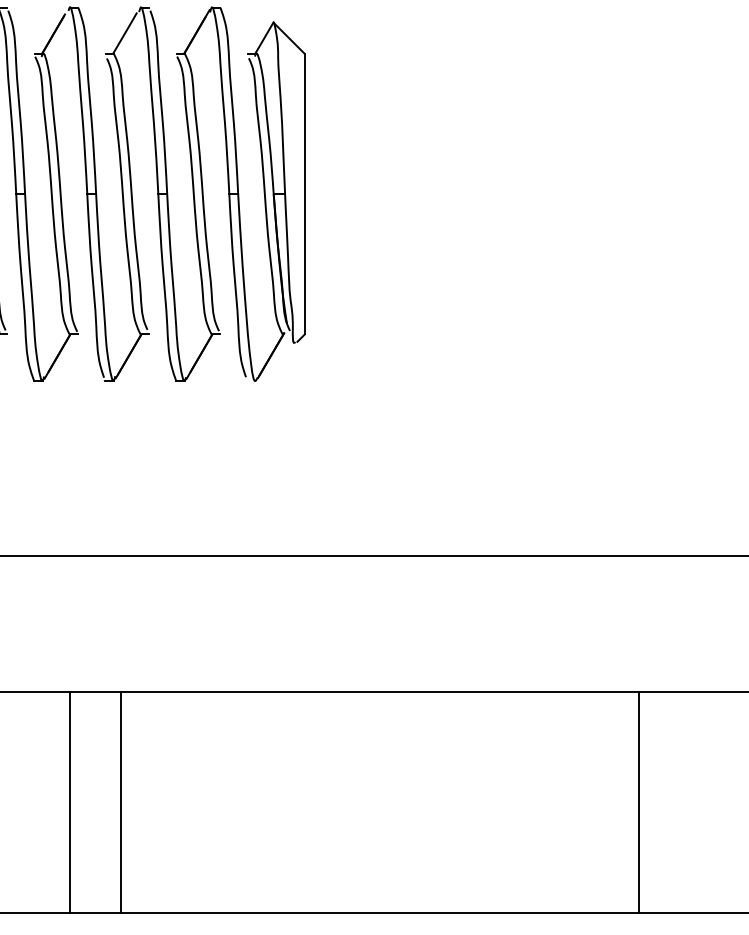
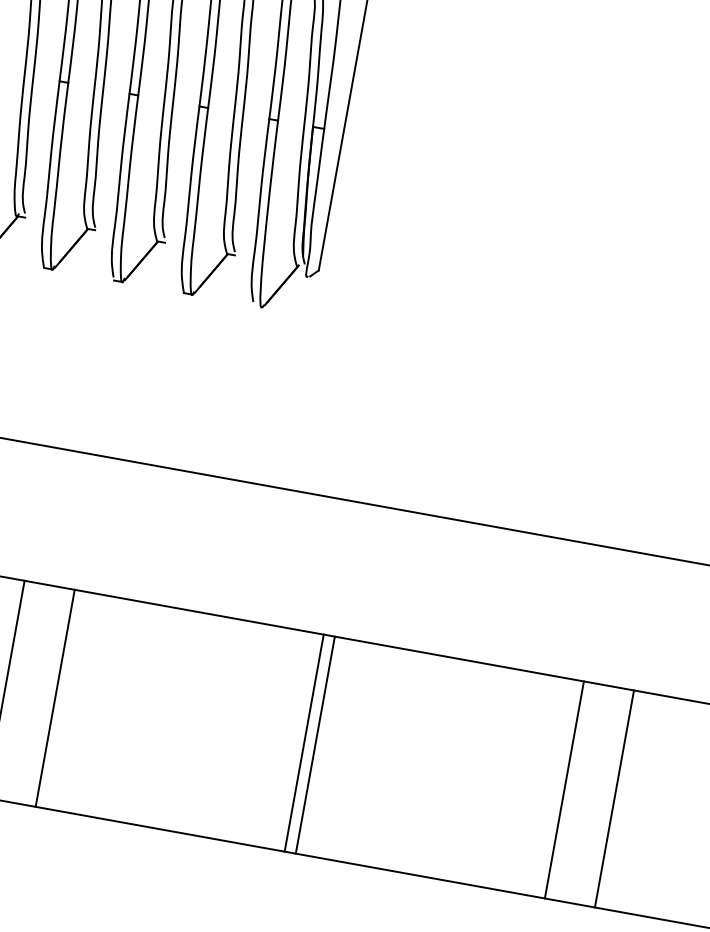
line: (374, 801) -> (304, 742), added
line: (385, 801) -> (315, 744), added
line: (689, 801) -> (614, 798), added

